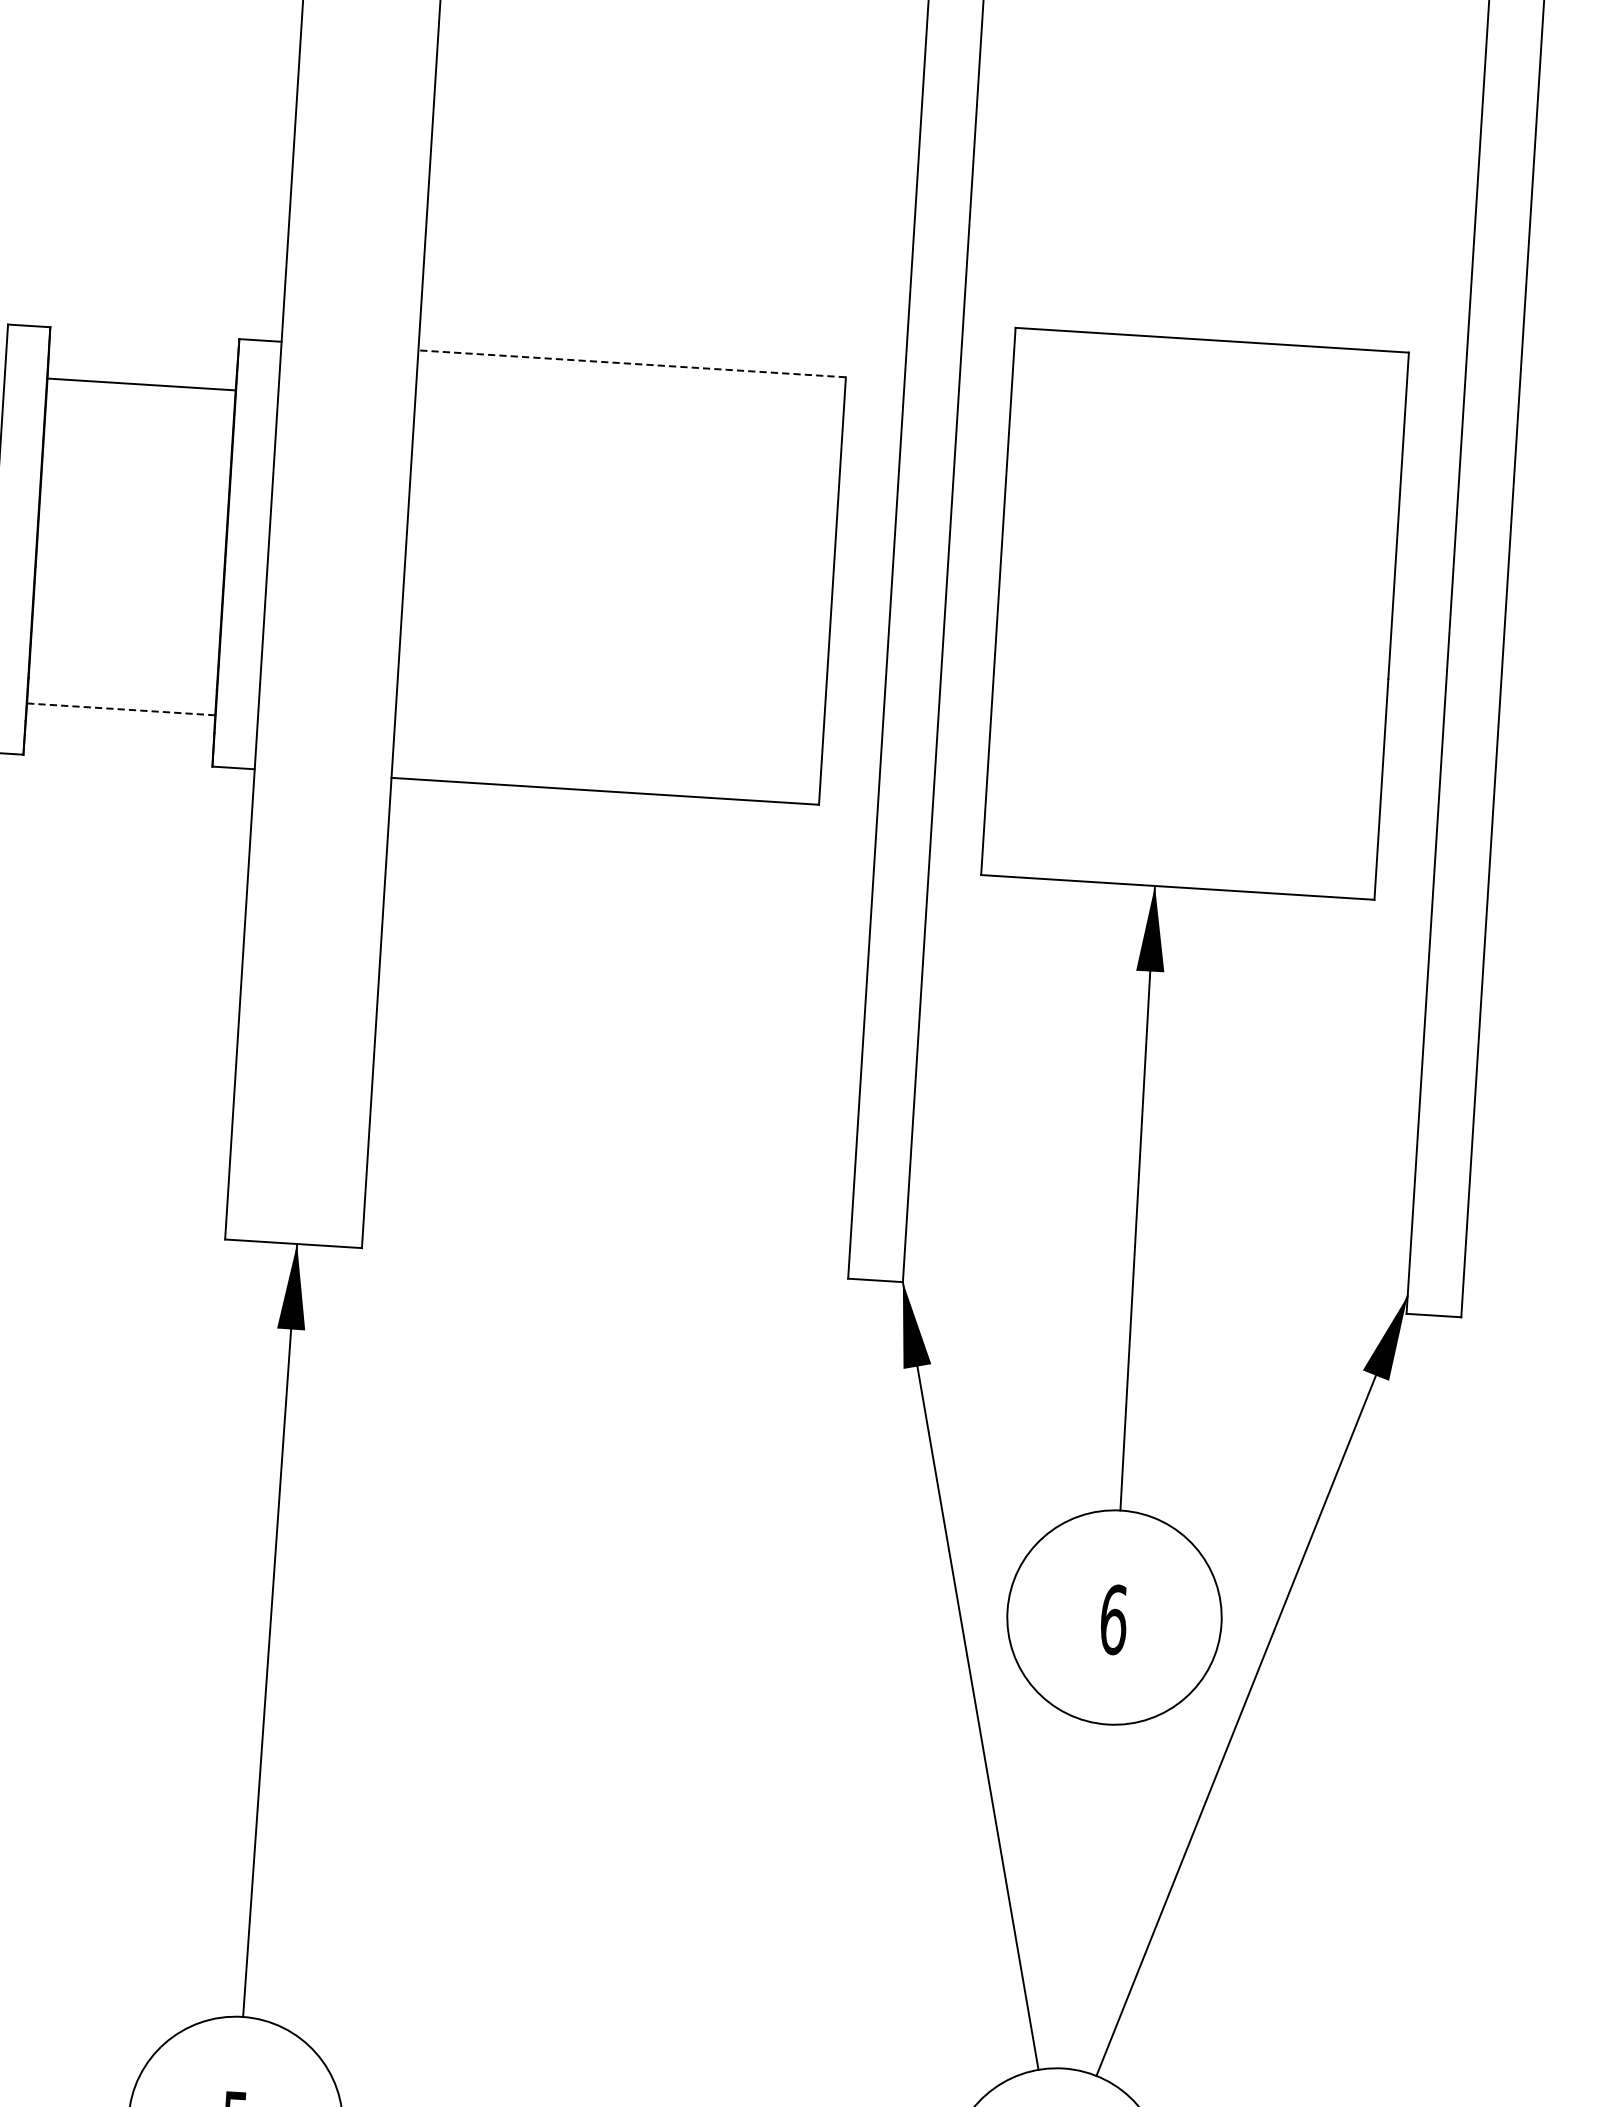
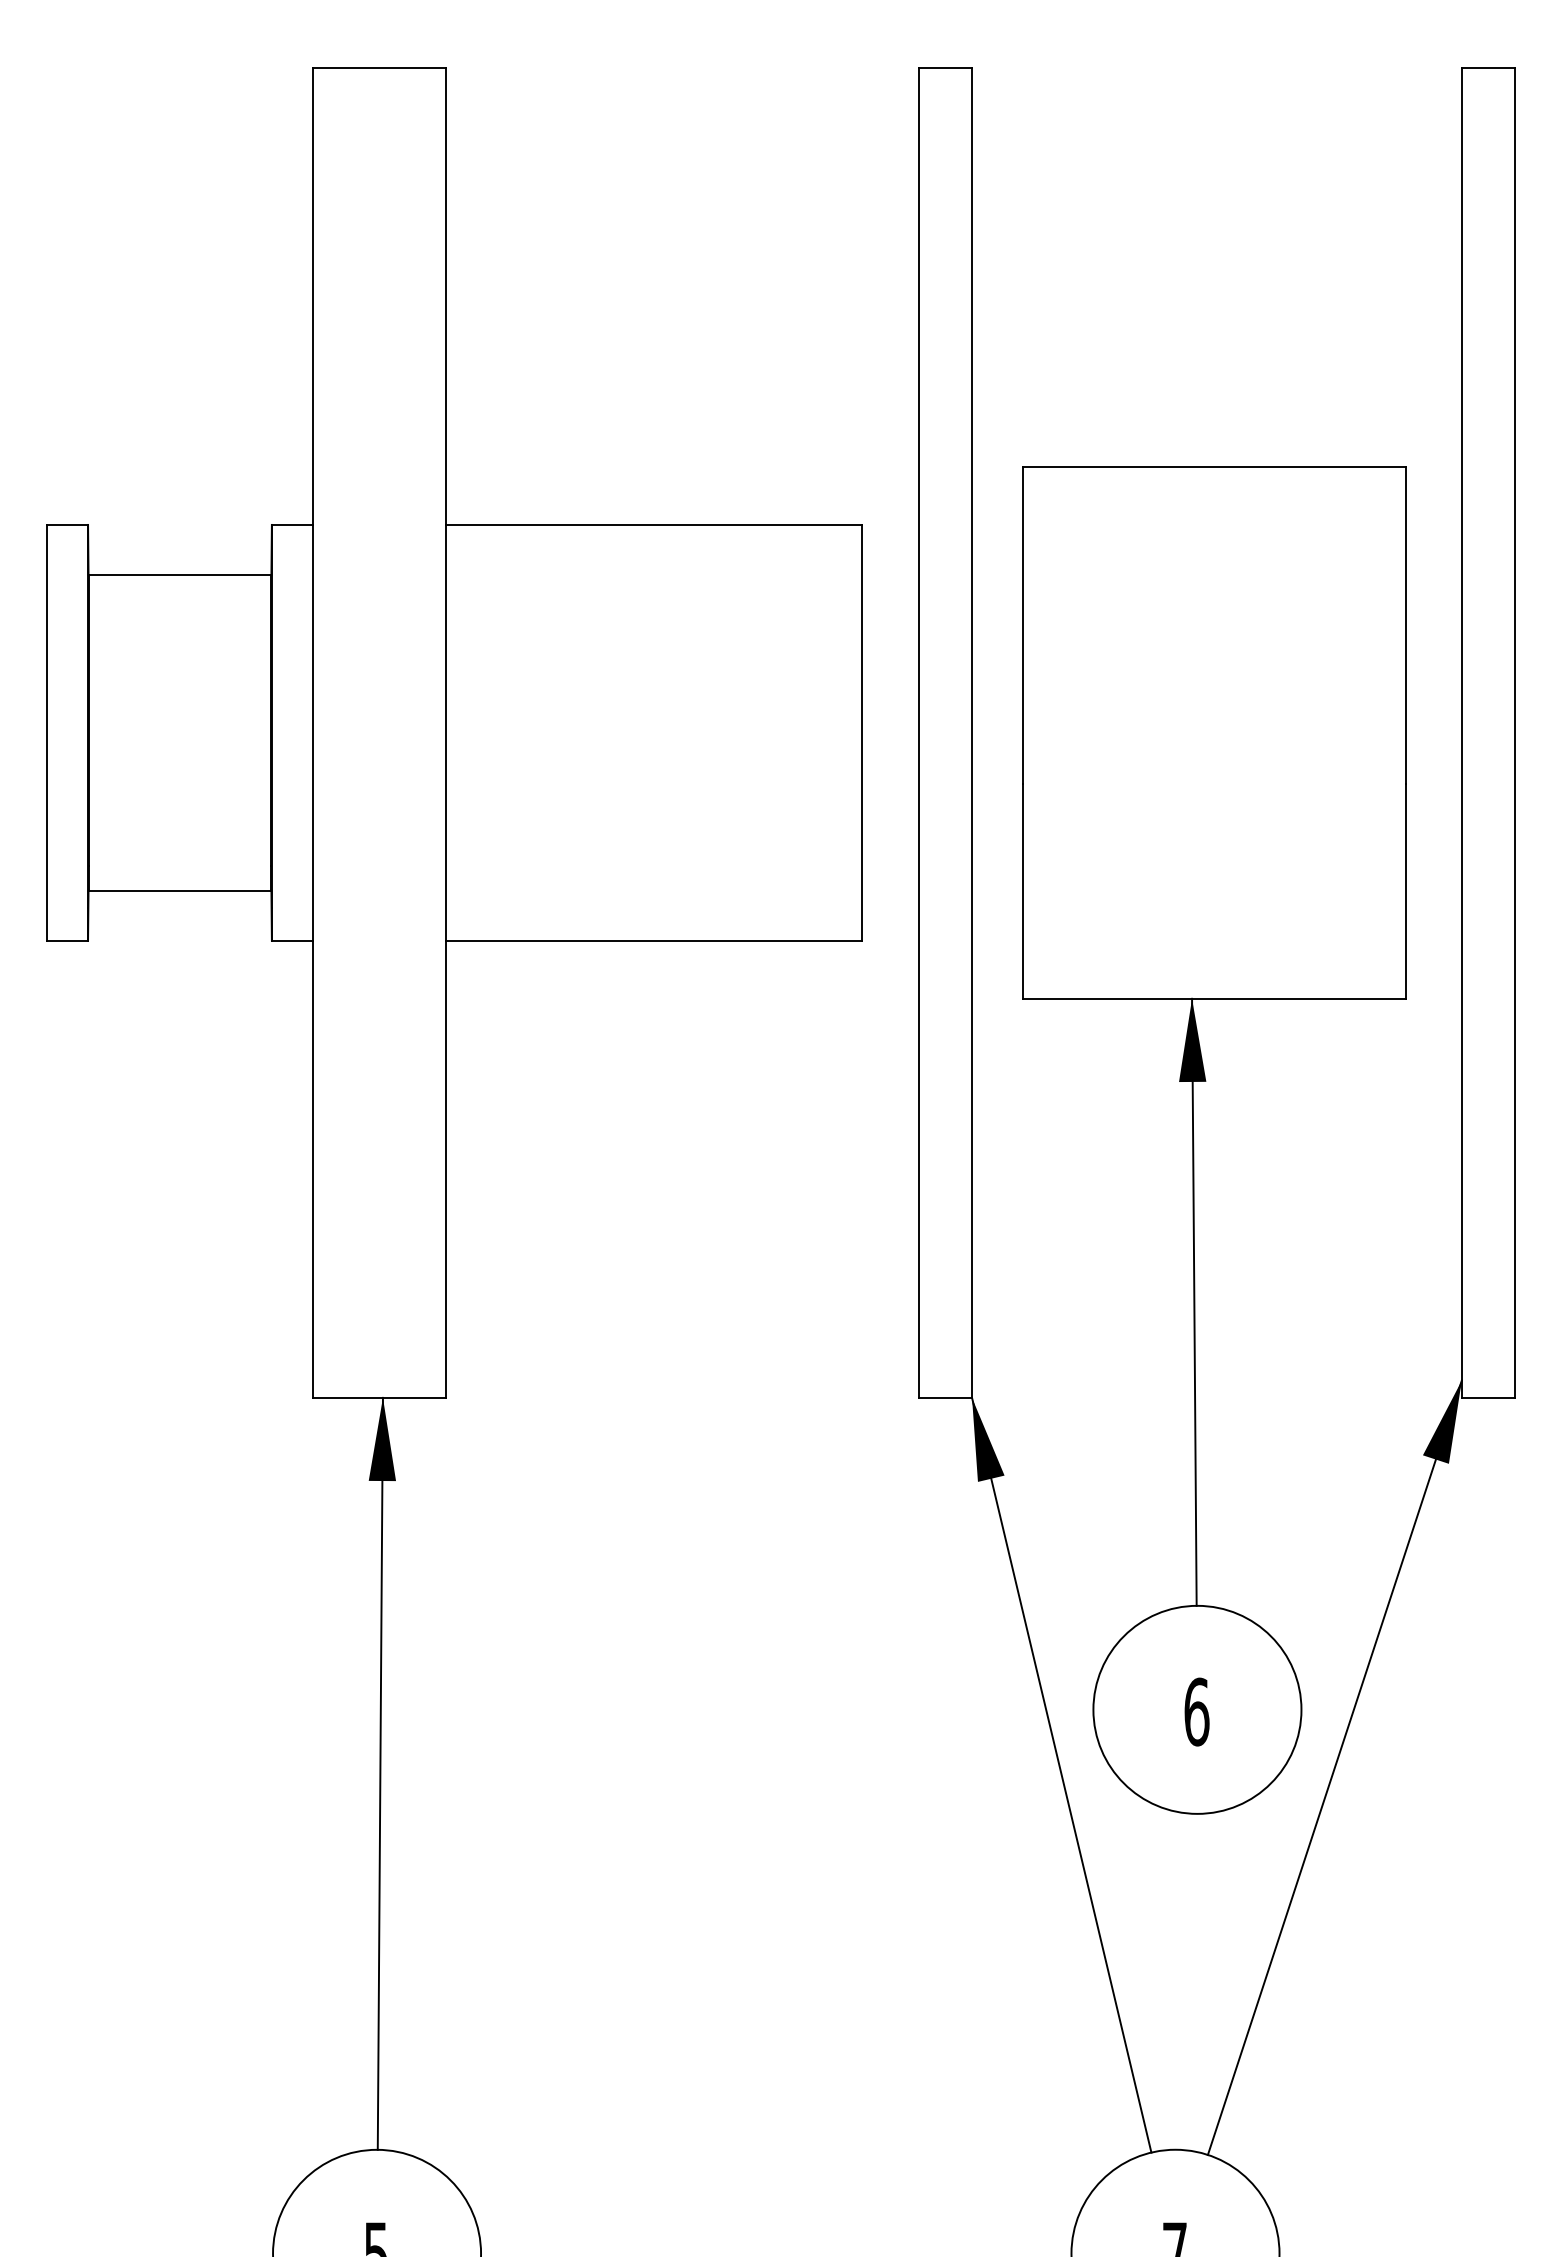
line: (631, 363) -> (653, 524), dashed -> solid
line: (121, 709) -> (180, 890), dashed -> solid

